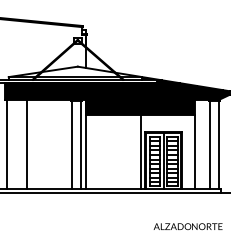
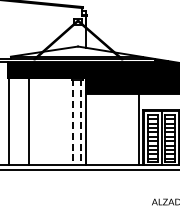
line: (72, 145) -> (72, 123), solid -> dashed
line: (81, 145) -> (81, 123), solid -> dashed

